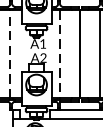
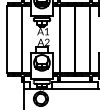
line: (9, 54) -> (21, 39), dashed -> solid
line: (60, 55) -> (60, 40), dashed -> solid

